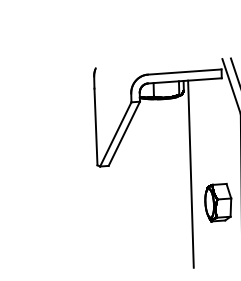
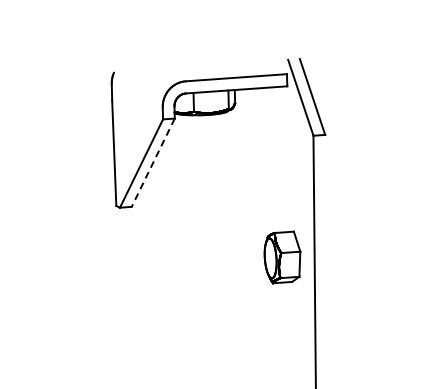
line: (124, 134) -> (153, 163), solid -> dashed
line: (190, 173) -> (244, 217), removed

